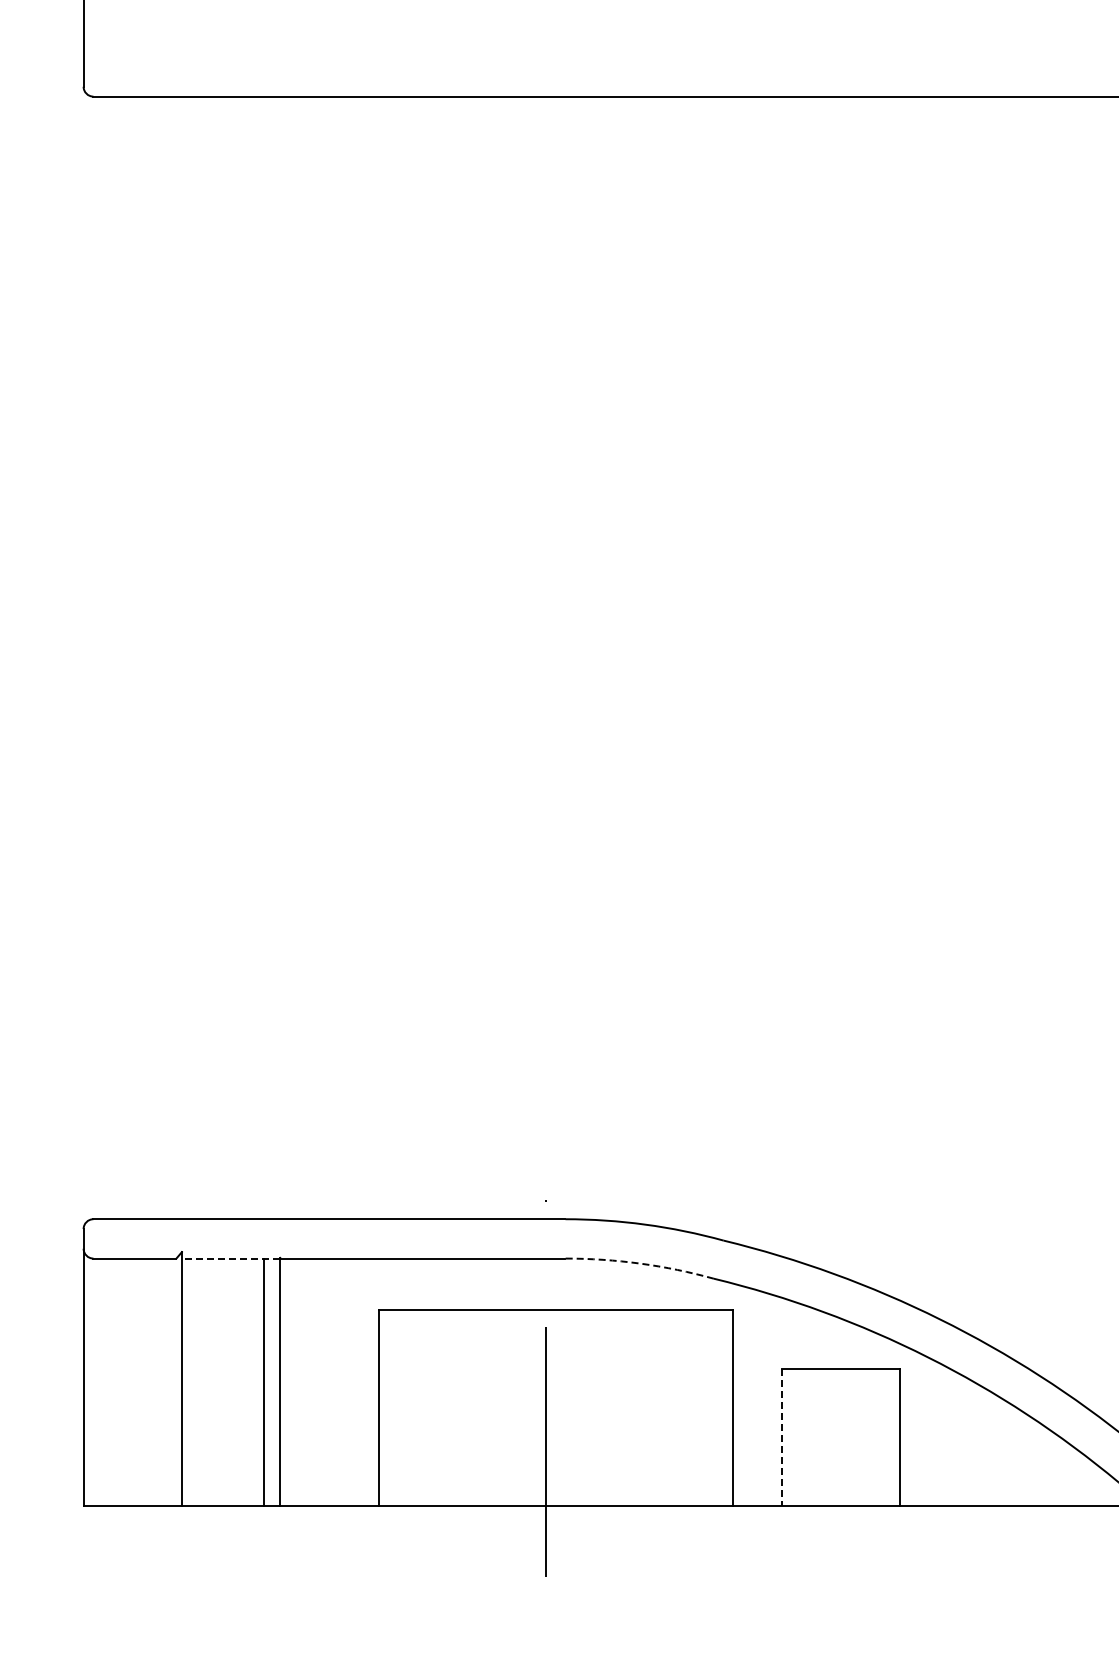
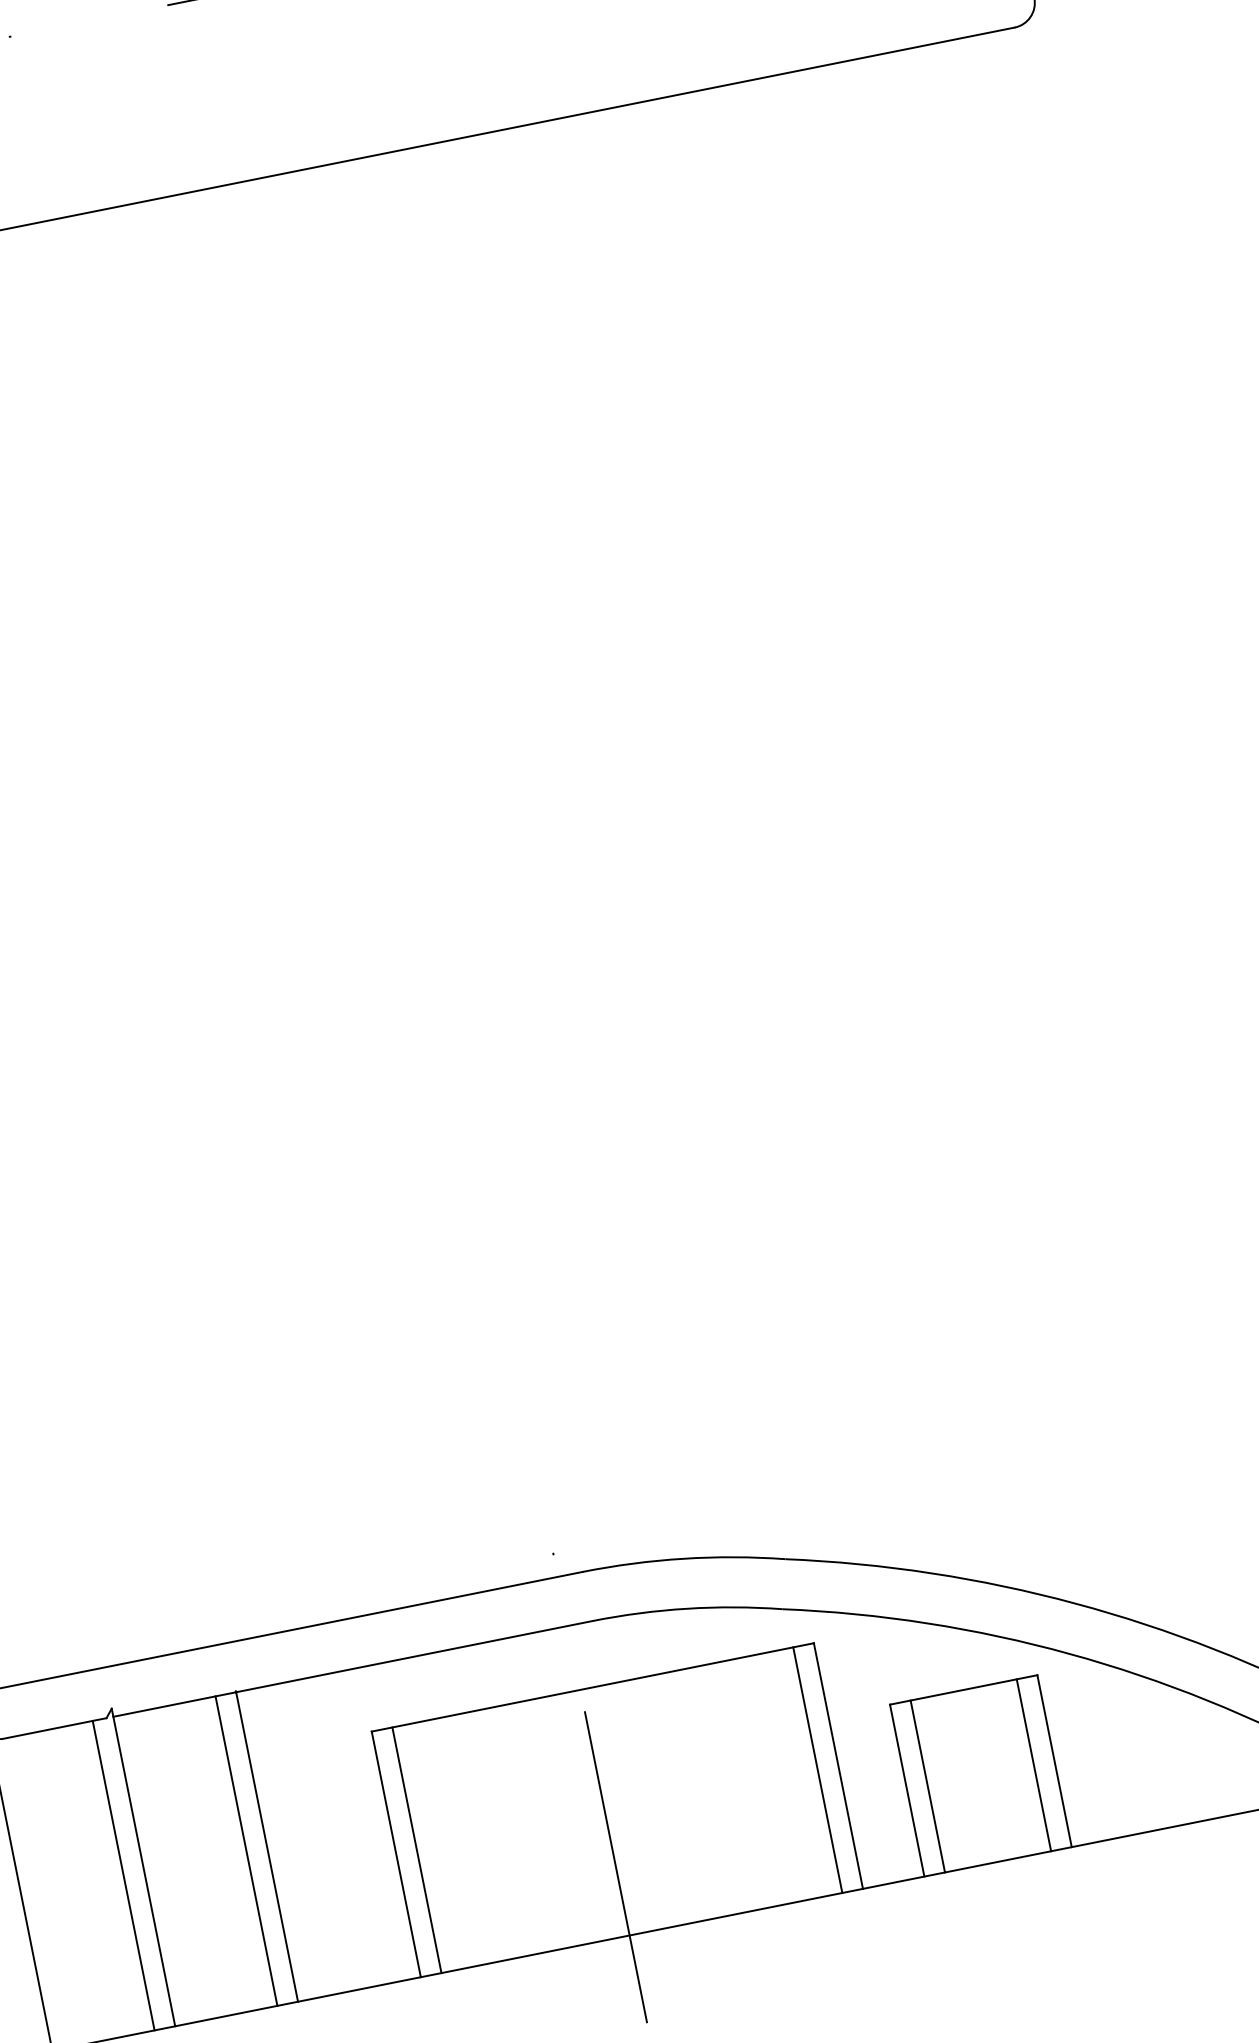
line: (230, 1258) -> (173, 1704), dashed -> solid
arc: (640, 1263) -> (687, 1608), dashed -> solid
line: (165, 1382) -> (123, 1875), added
line: (395, 1407) -> (417, 1849), added
line: (716, 1407) -> (818, 1769), added
line: (781, 1437) -> (906, 1790), dashed -> solid
line: (798, 1437) -> (928, 1786), added
line: (883, 1437) -> (1034, 1765), added

